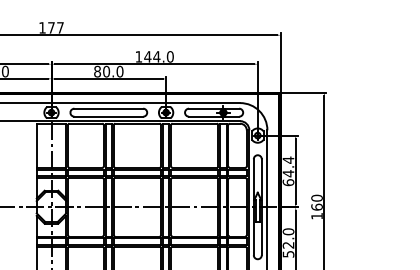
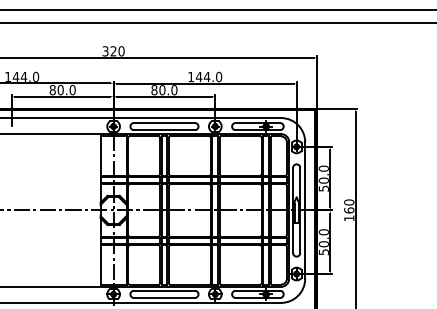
text: (51, 28) -> (113, 51), 177 -> 320
text: (288, 171) -> (323, 178), 64.4 -> 50.0
text: (288, 245) -> (323, 244), 52.0 -> 50.0

